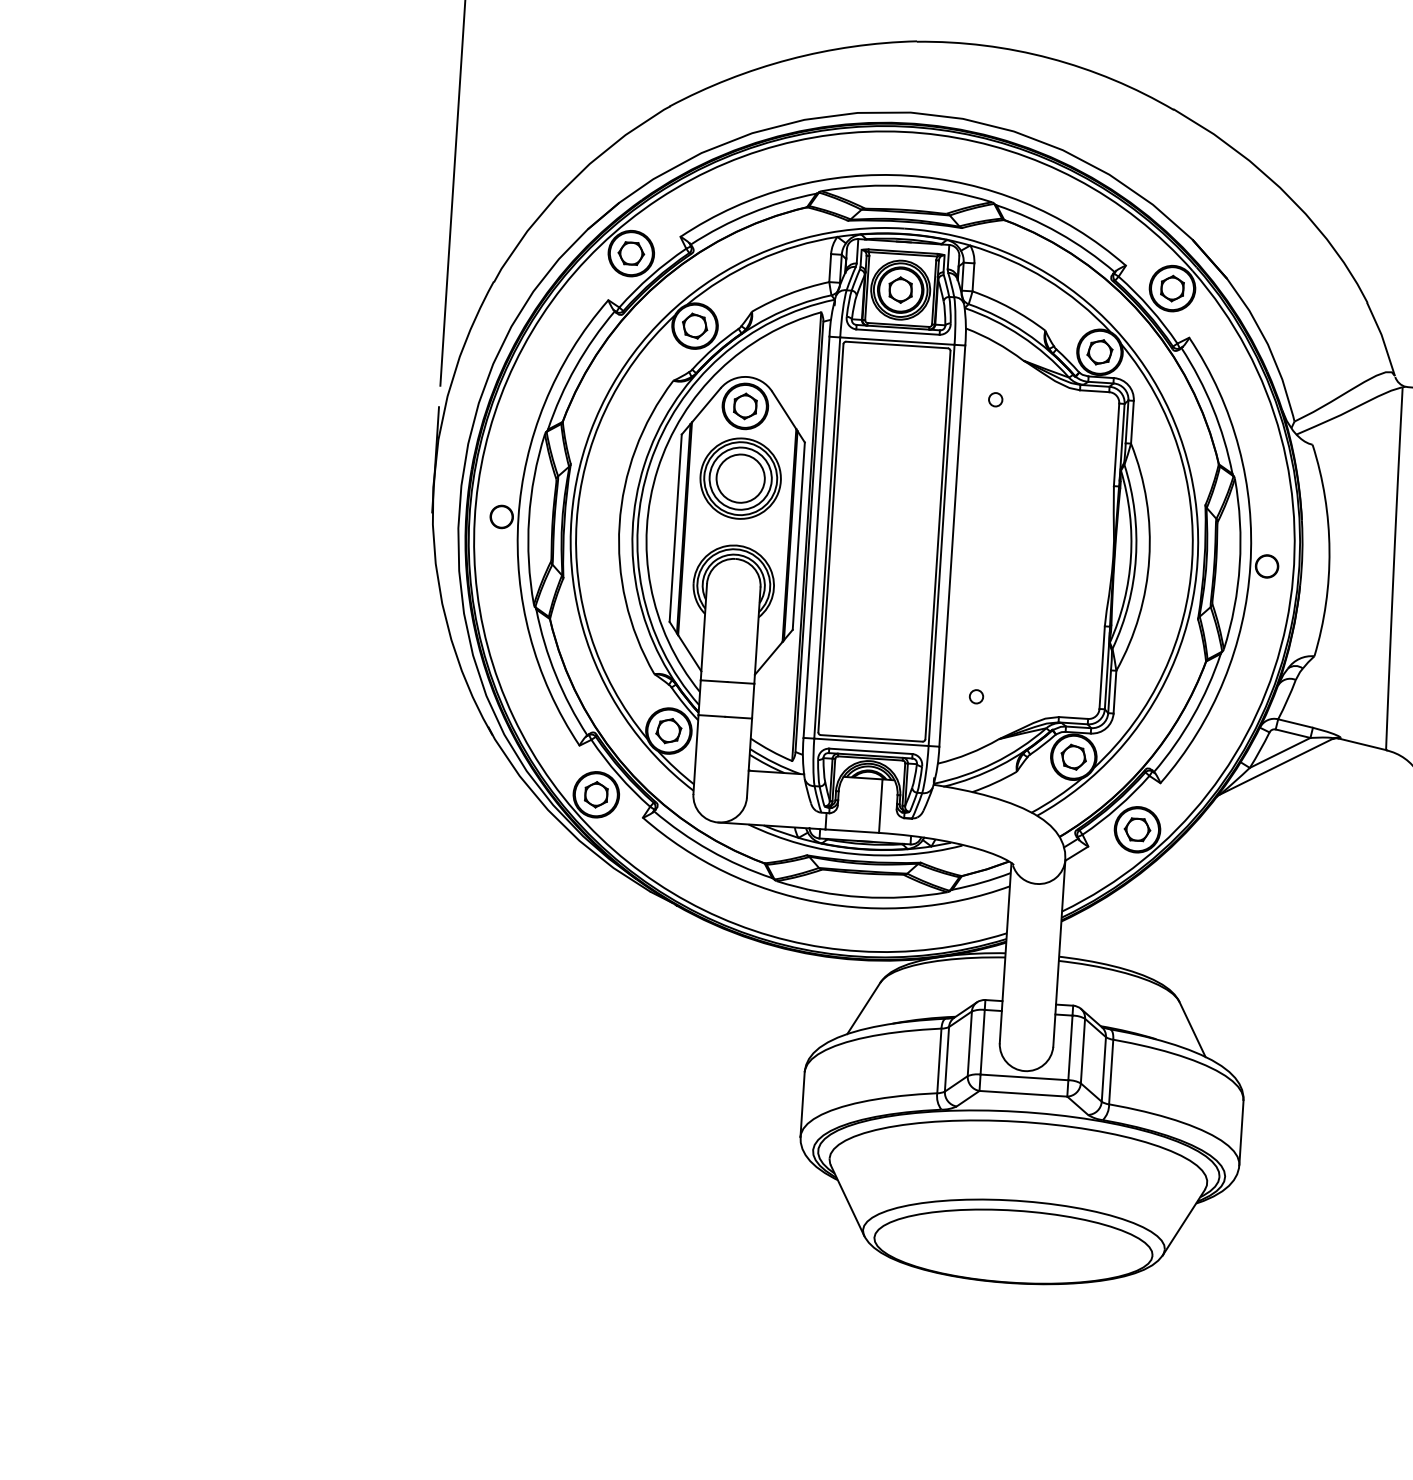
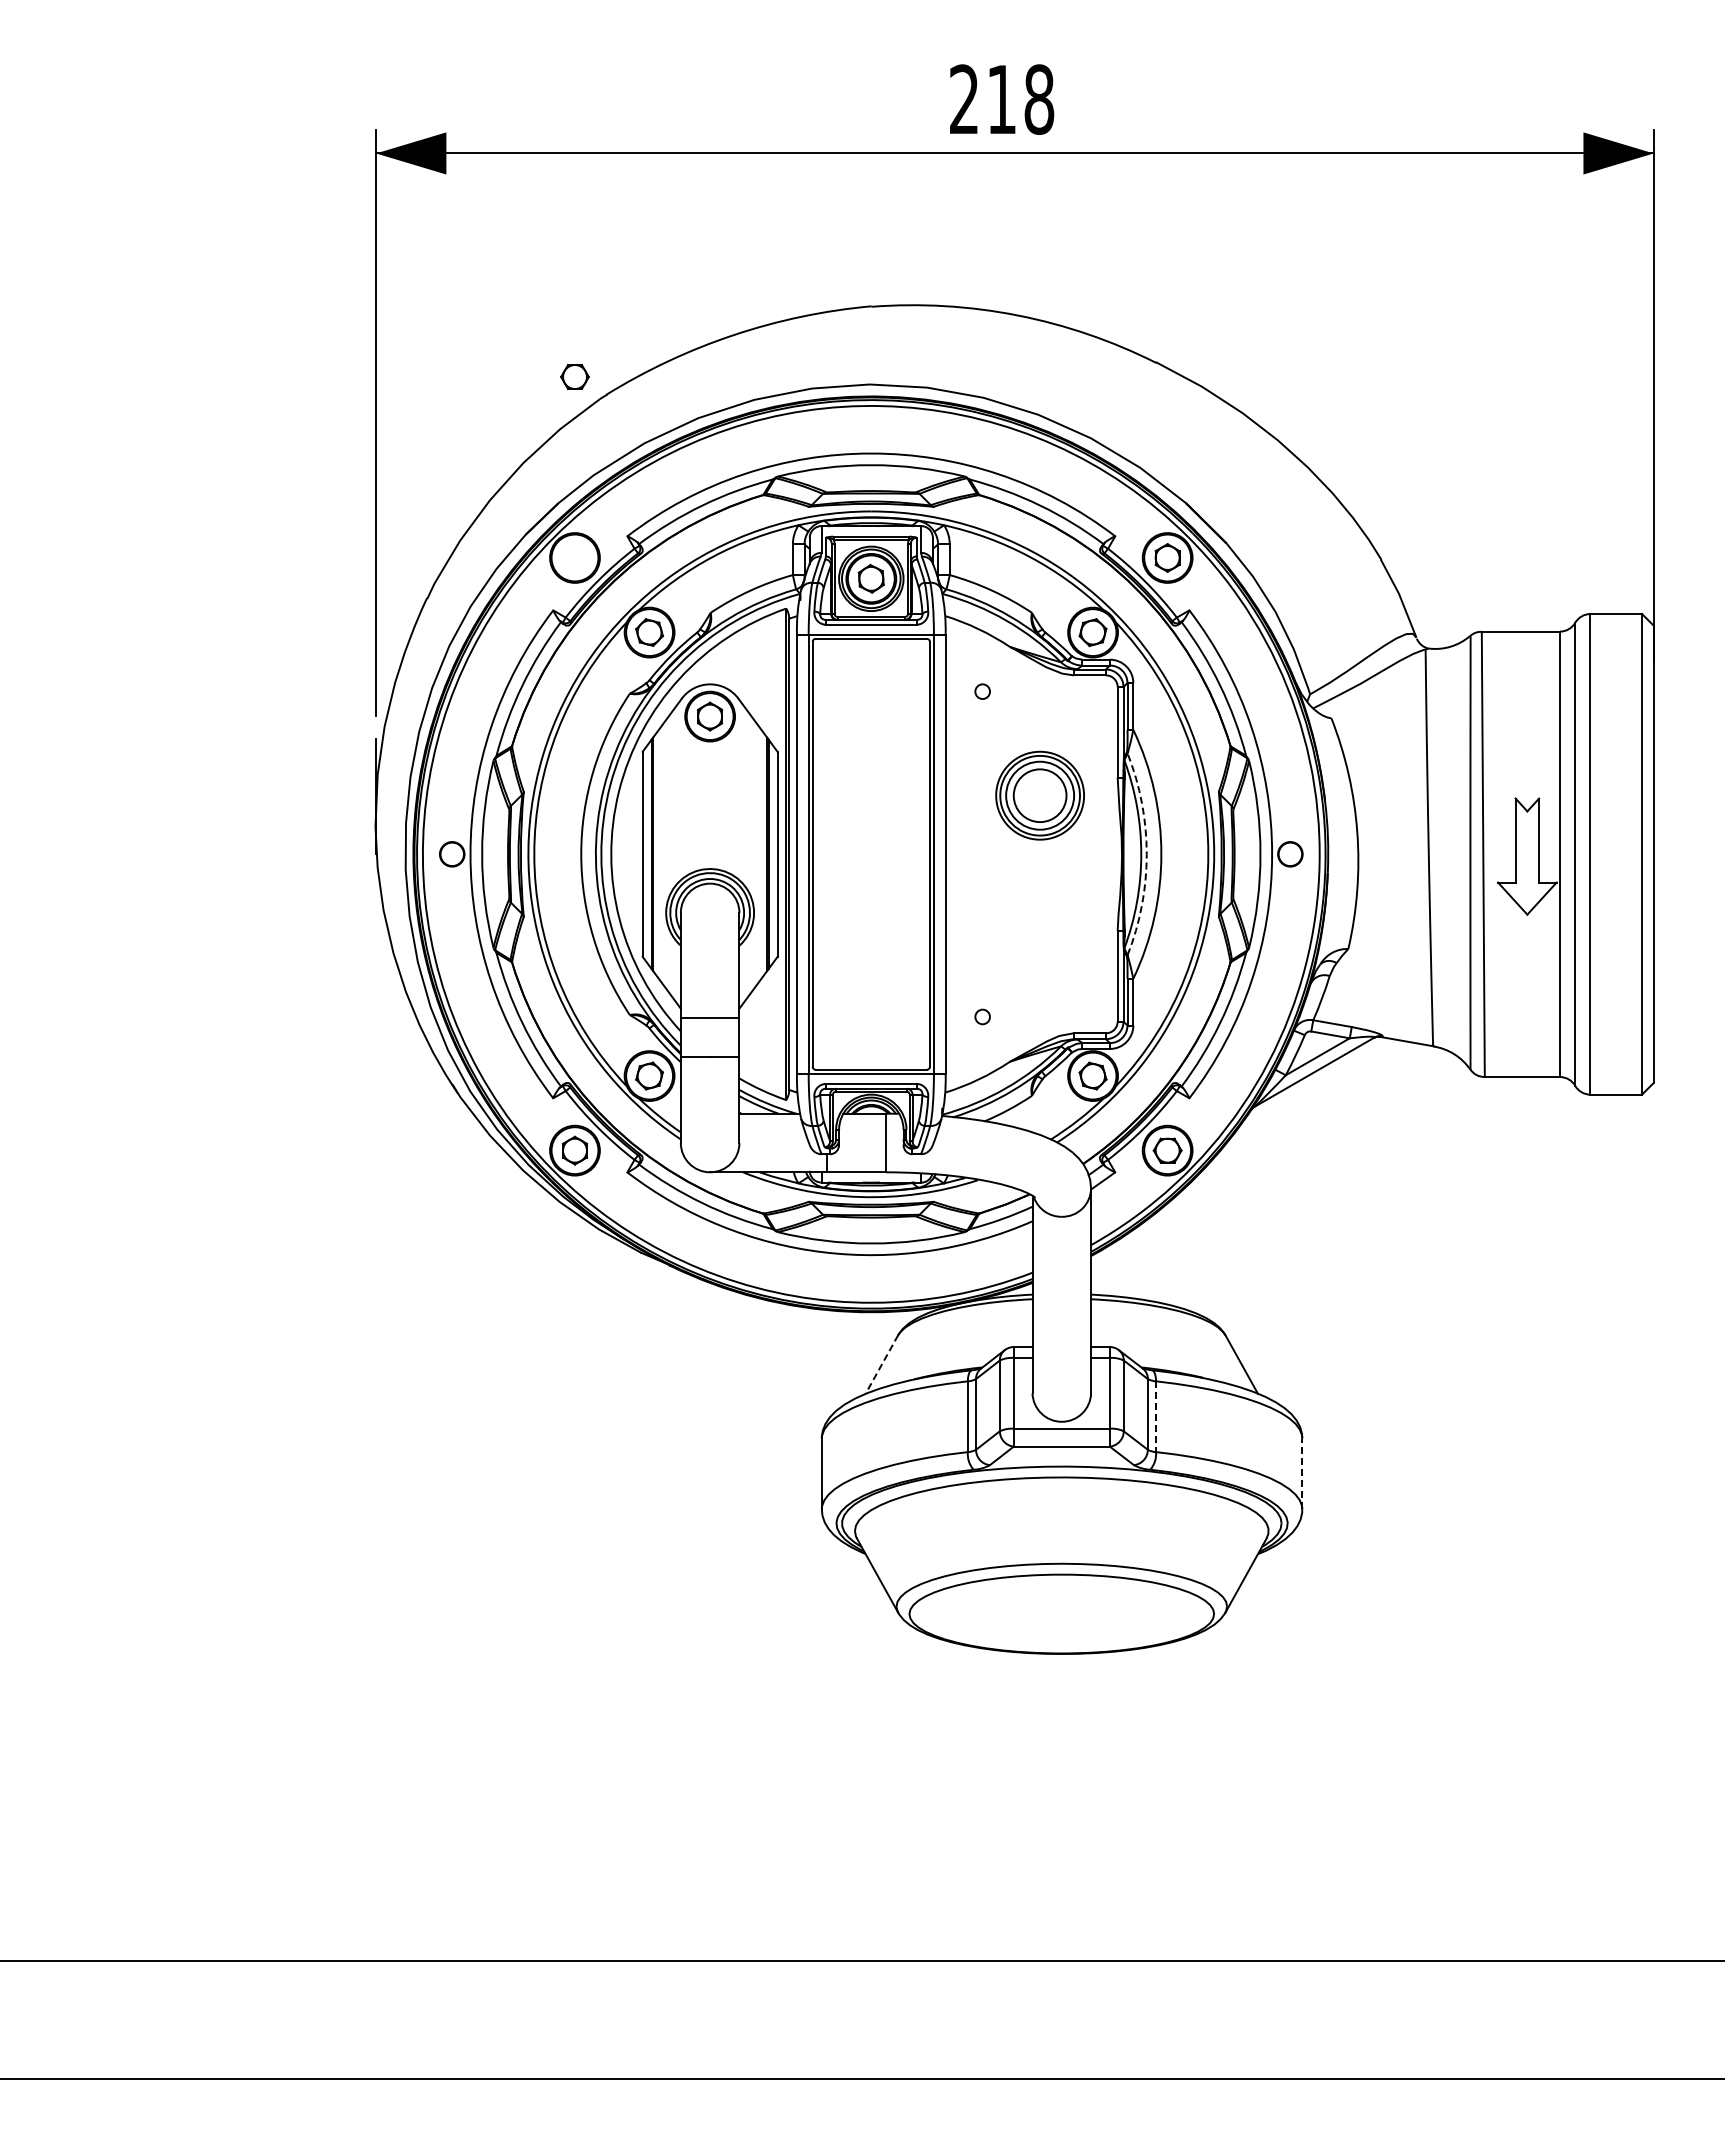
part: (630, 253) -> (574, 376), moved
part: (740, 478) -> (1039, 795), moved
arc: (1135, 558) -> (1146, 854), solid -> dashed
line: (863, 1008) -> (881, 1364), solid -> dashed
line: (1111, 1072) -> (1156, 1417), solid -> dashed
line: (1241, 1132) -> (1302, 1473), solid -> dashed

